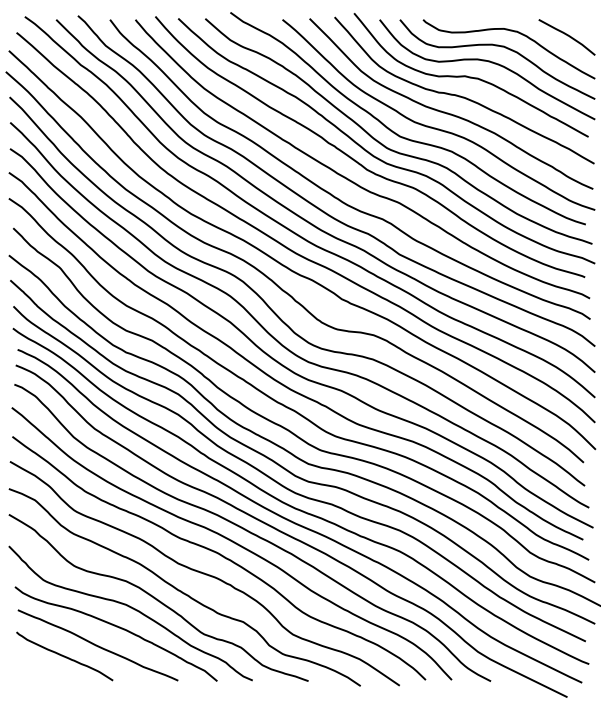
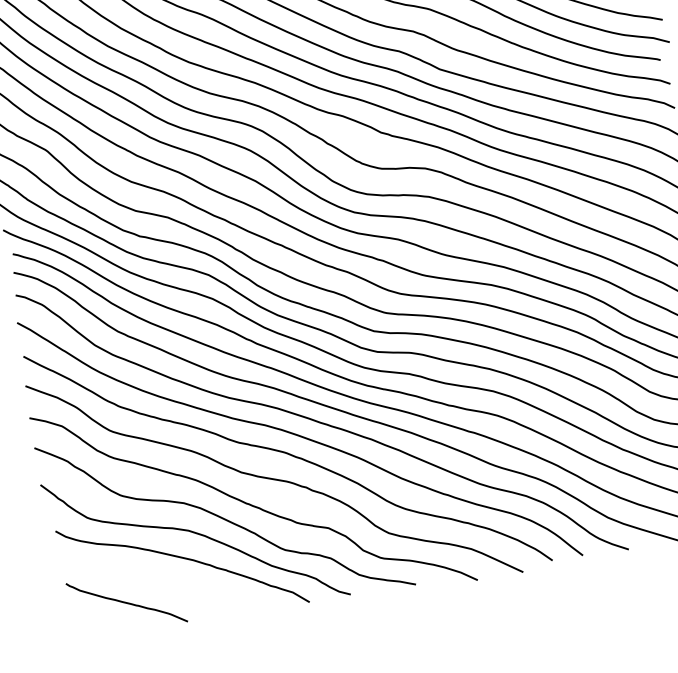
curve: (97, 645) -> (162, 583), removed

